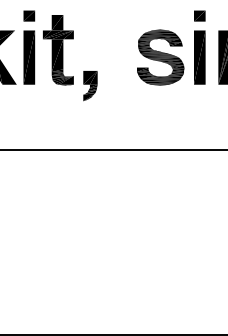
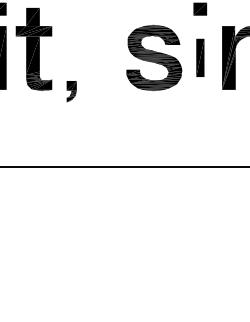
part: (199, 57) -> (199, 57), size x0.6
part: (90, 86) -> (71, 91), size x0.6

